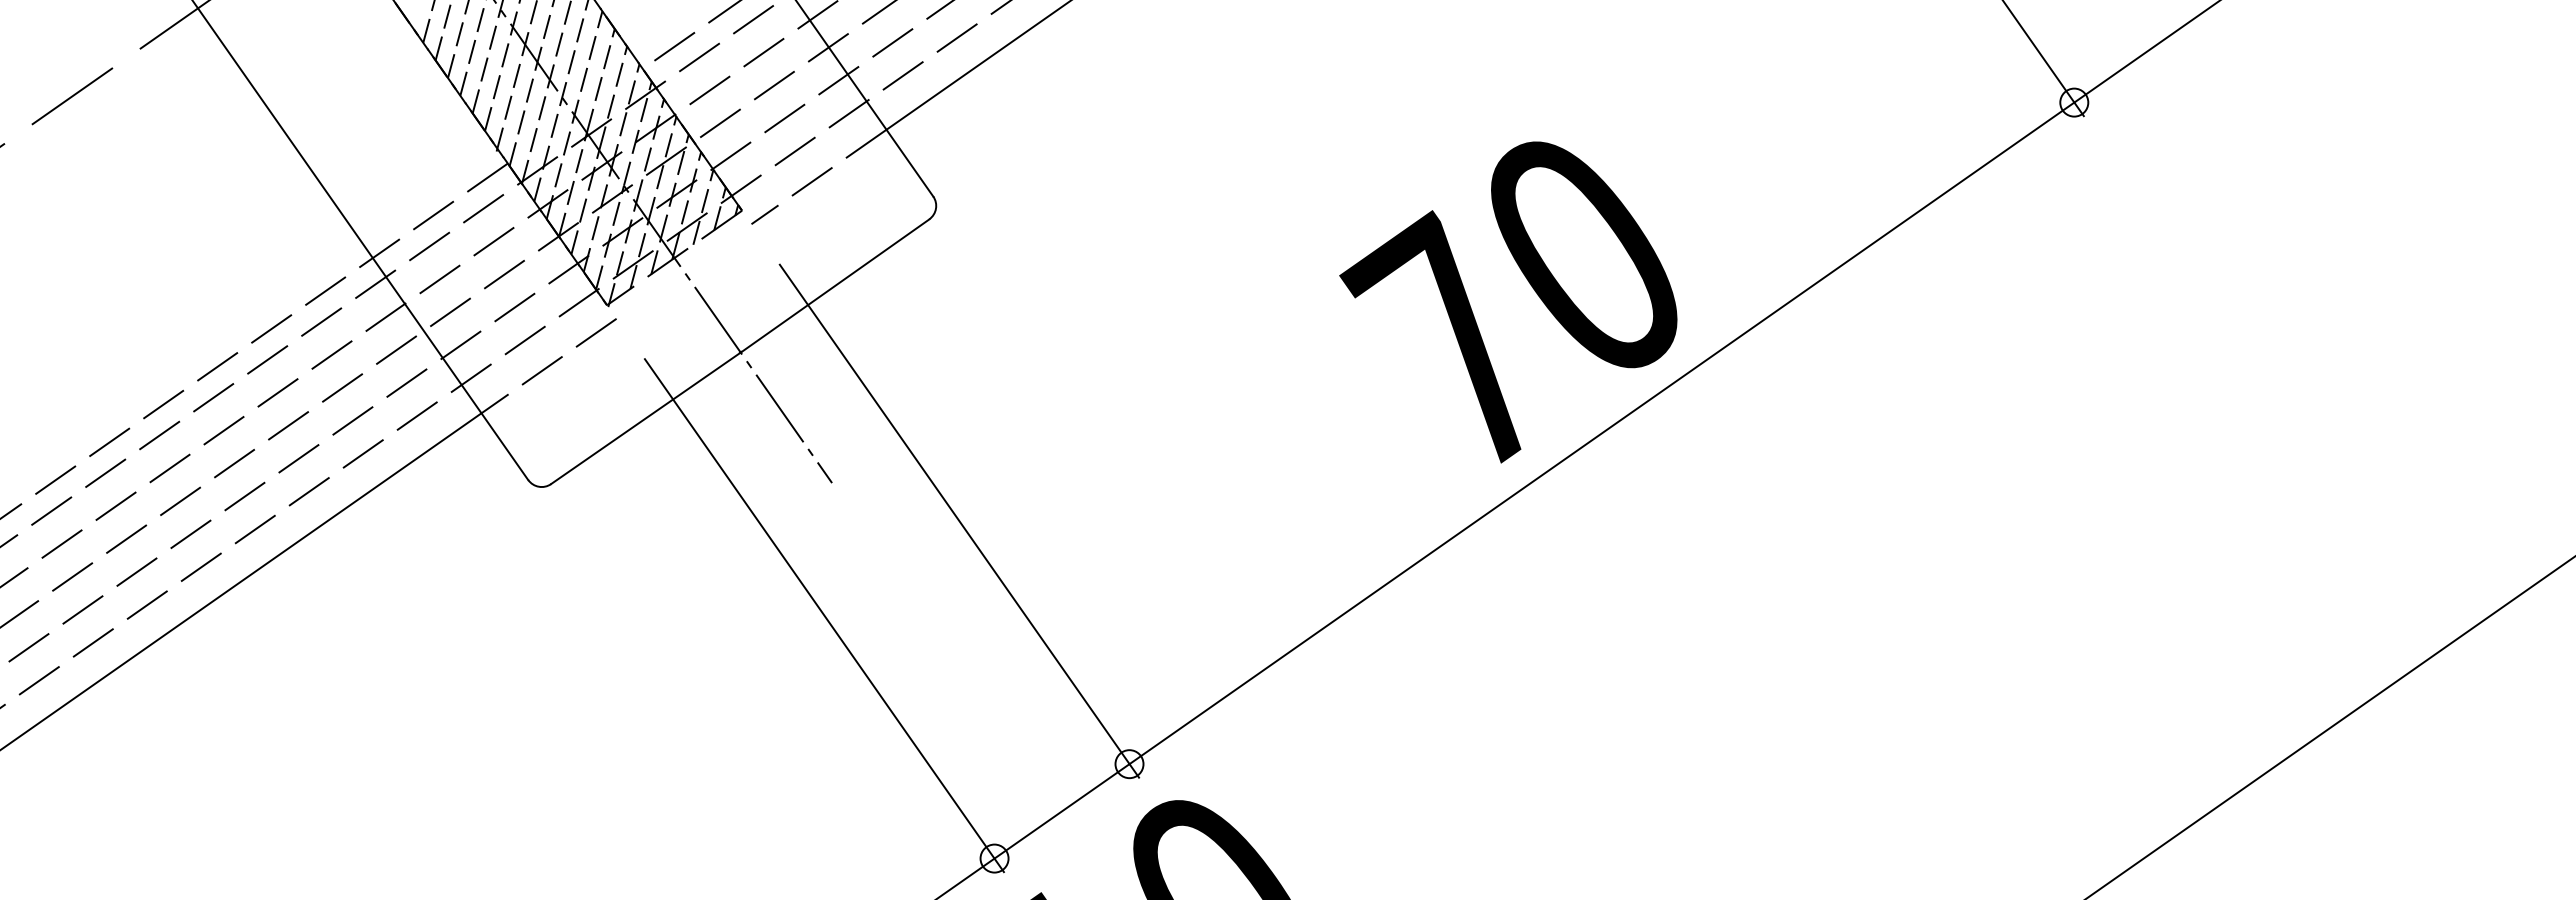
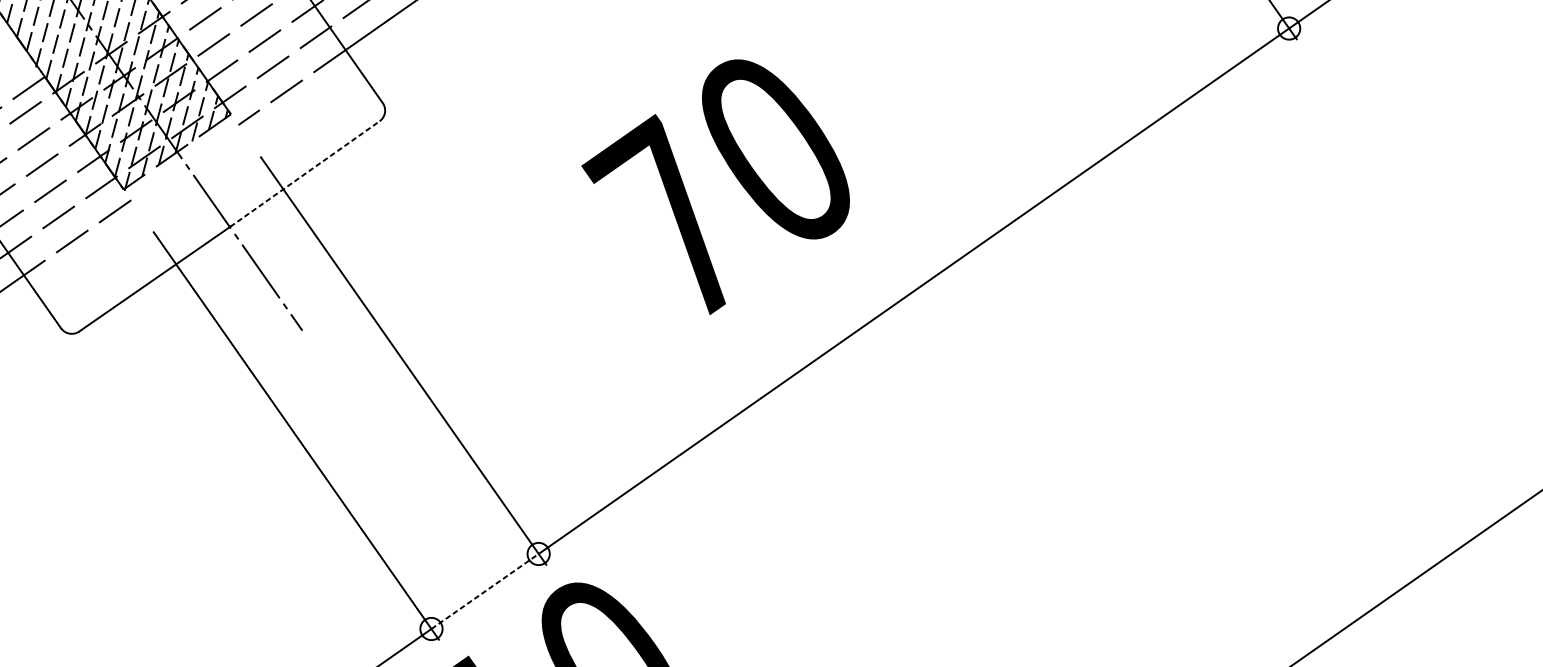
line: (835, 285) -> (305, 173), solid -> dashed
text: (1508, 302) -> (715, 187), moved
line: (1062, 811) -> (485, 591), solid -> dashed

